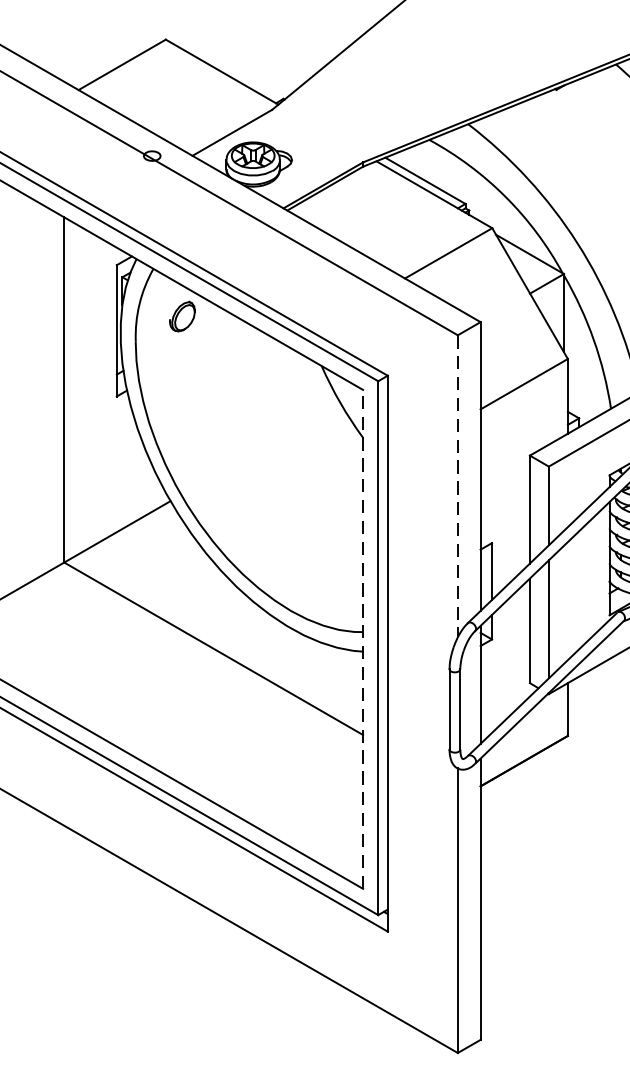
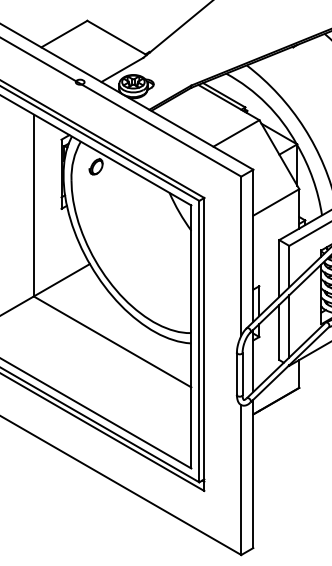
line: (458, 486) -> (241, 256), dashed -> solid
line: (363, 638) -> (191, 336), dashed -> solid

